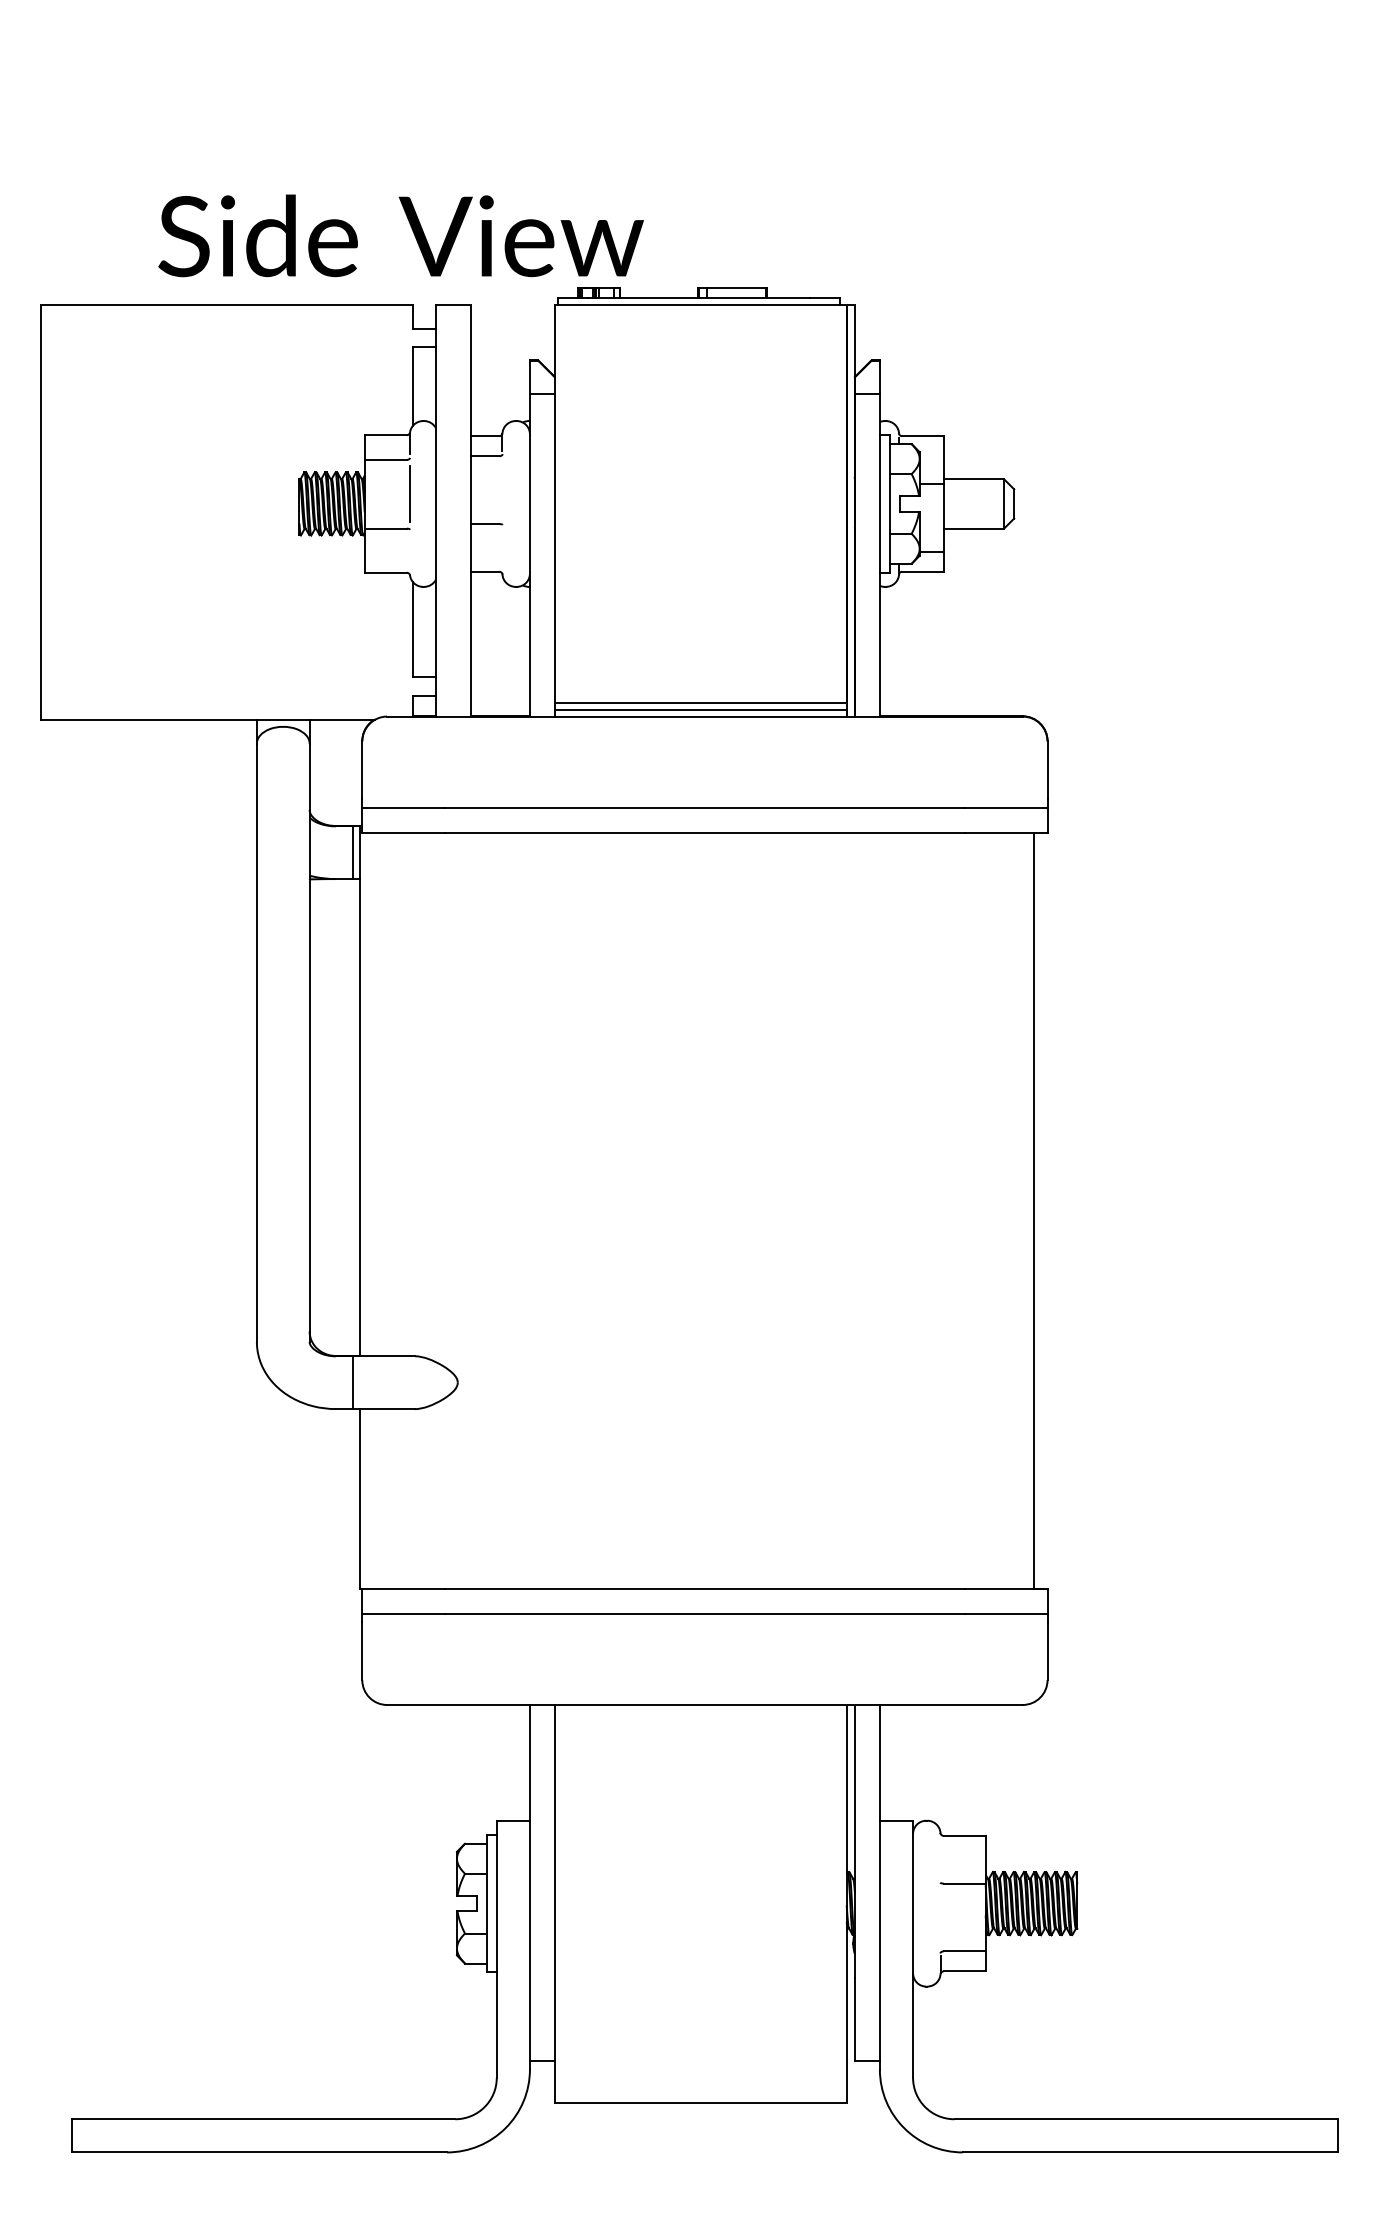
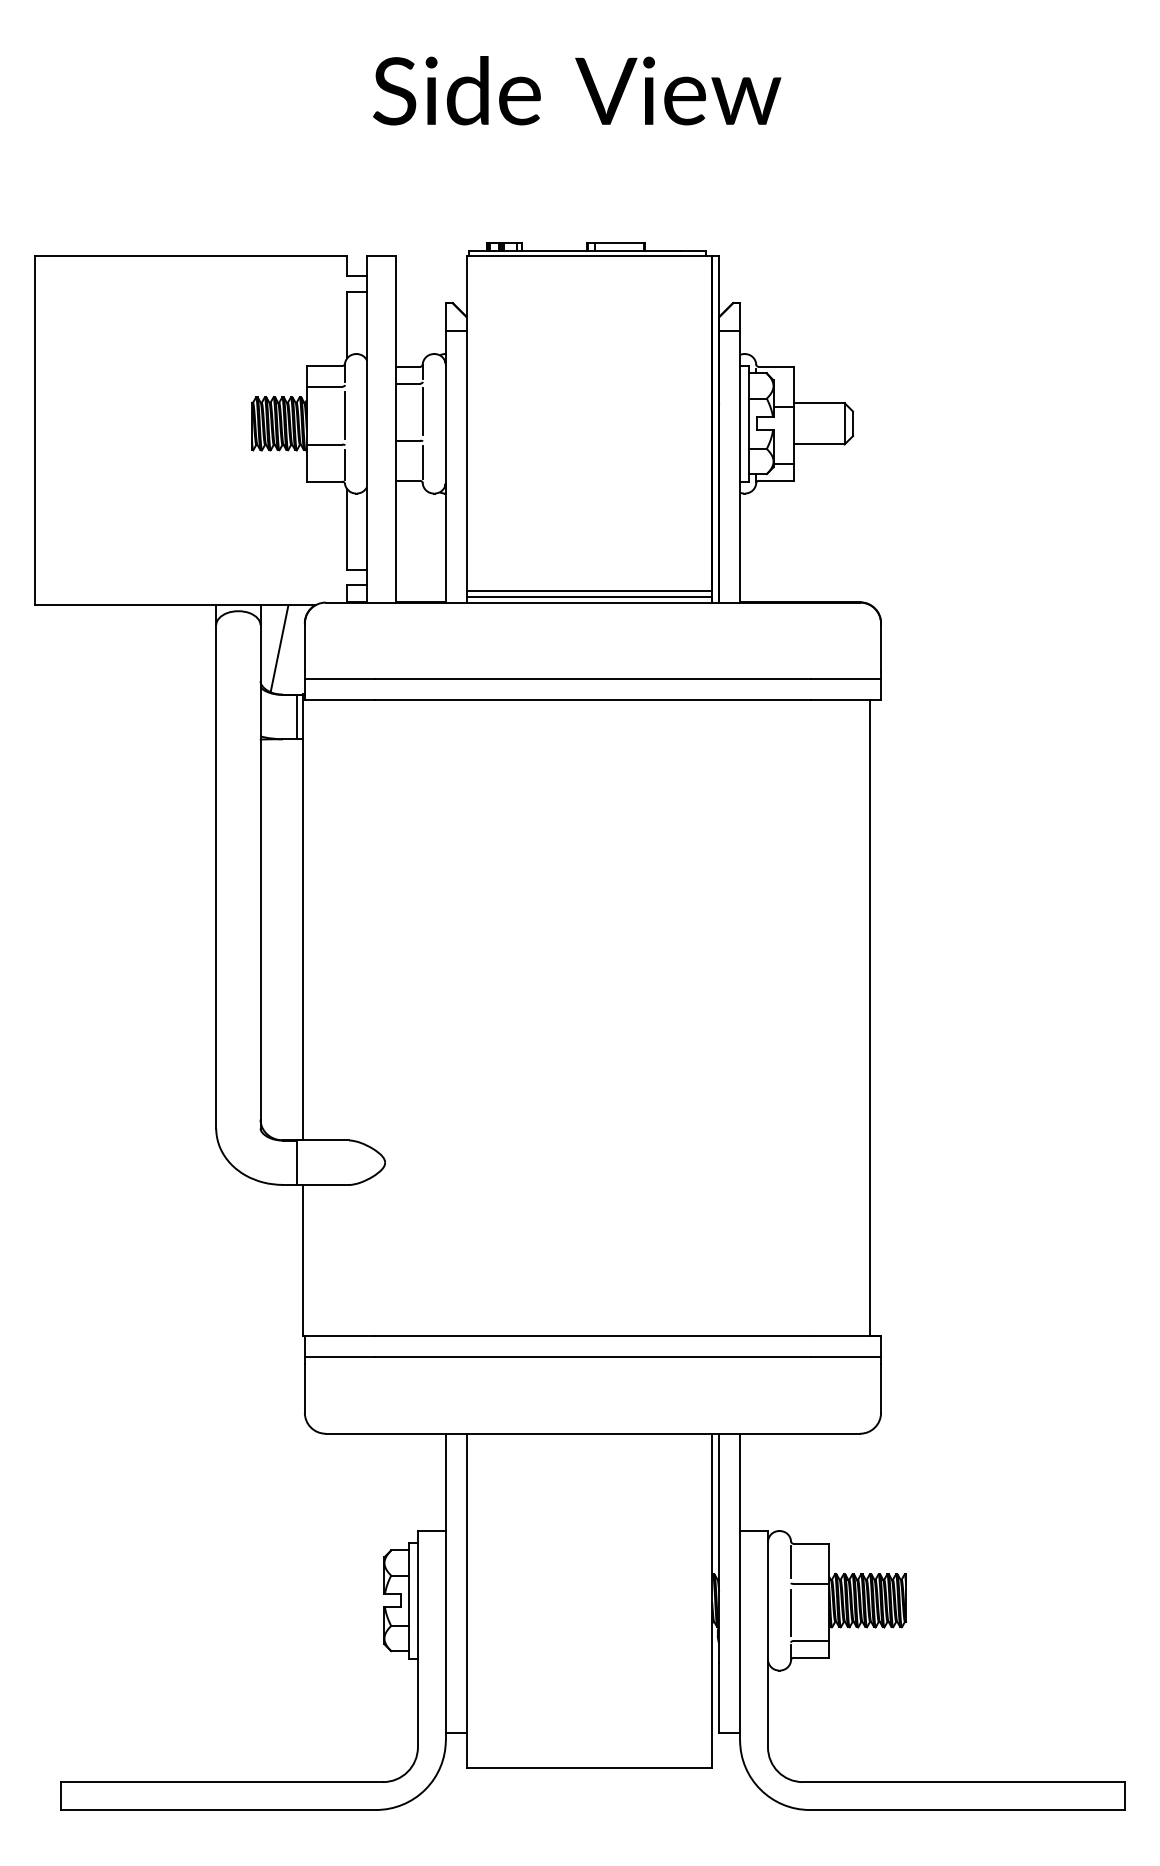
text: (400, 235) -> (576, 90), moved
line: (502, 488) -> (422, 410), added
line: (502, 549) -> (422, 462), added
line: (409, 553) -> (344, 465), added
line: (331, 771) -> (278, 648), added
line: (940, 1856) -> (791, 1561), added
line: (940, 1917) -> (791, 1612), added

